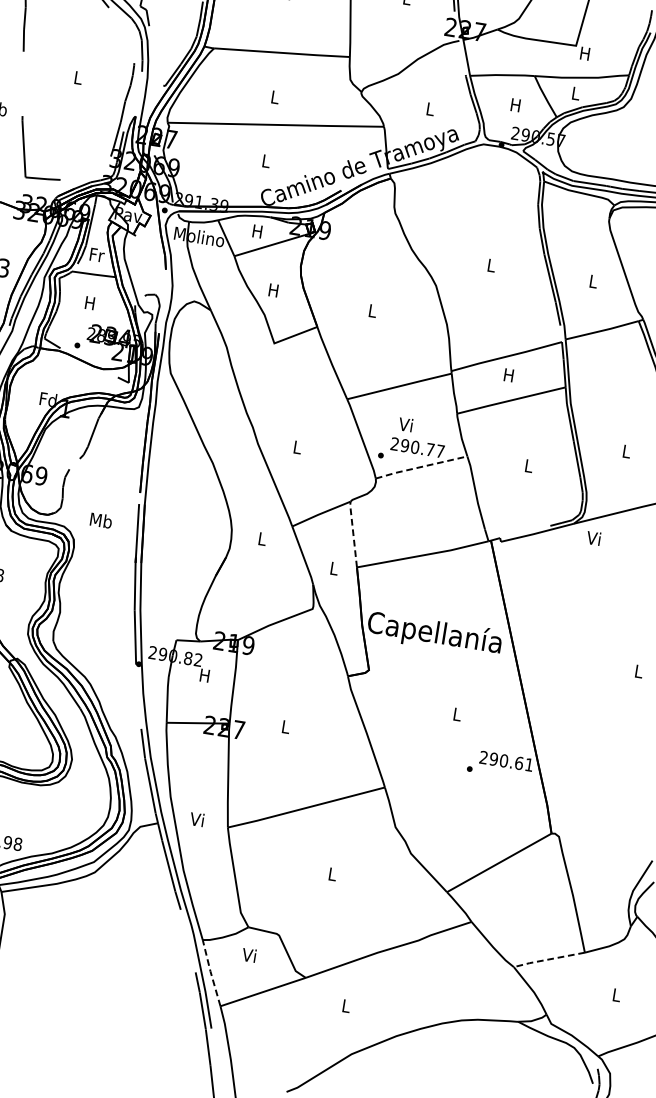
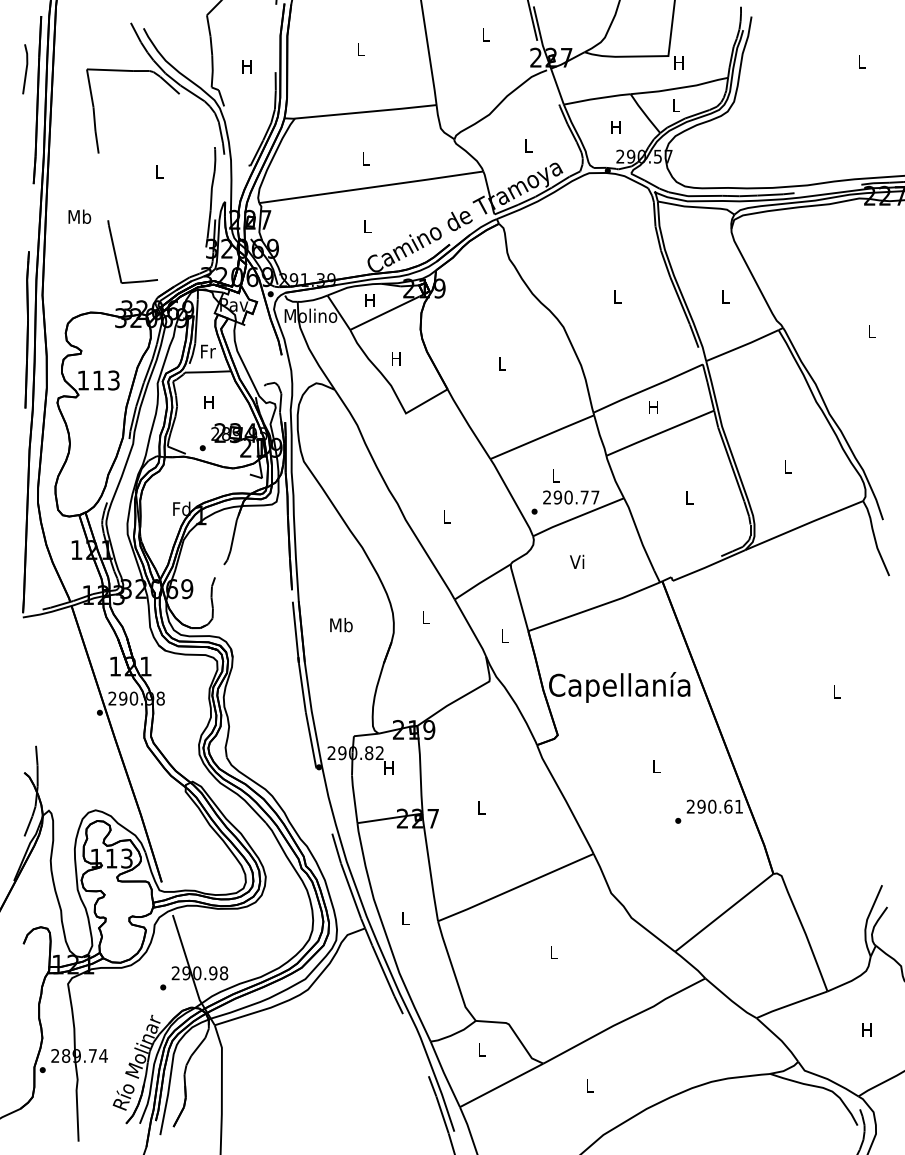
text: (406, 424) -> (555, 475), Vi -> L
line: (421, 466) -> (578, 516), dashed -> solid
text: (101, 520) -> (341, 625), moved
line: (352, 533) -> (518, 596), dashed -> solid
text: (594, 537) -> (577, 561), moved
text: (196, 819) -> (404, 918), Vi -> L
text: (249, 955) -> (481, 1049), Vi -> L
line: (548, 959) -> (791, 1004), dashed -> solid
line: (210, 972) -> (444, 1073), dashed -> solid
text: (615, 994) -> (866, 1029), L -> H

